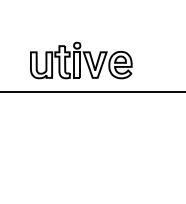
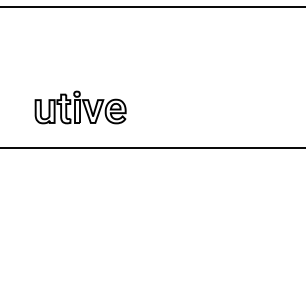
part: (81, 60) -> (80, 107), size x0.7

